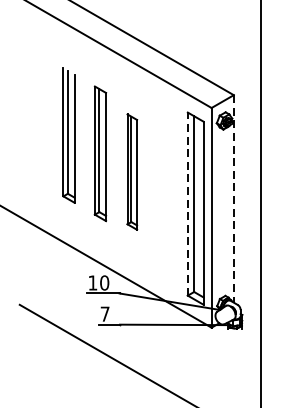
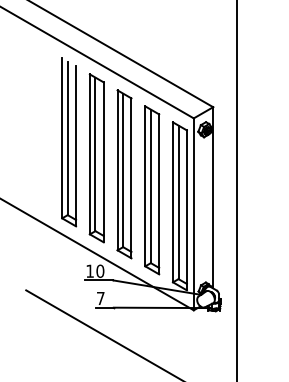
part: (69, 135) -> (69, 142), size x1.43
part: (100, 153) -> (96, 158), size x1.43
part: (132, 172) -> (124, 174), size x1.67
part: (164, 190) -> (152, 190), added
line: (234, 198) -> (213, 197), dashed -> solid
line: (188, 204) -> (173, 202), dashed -> solid

